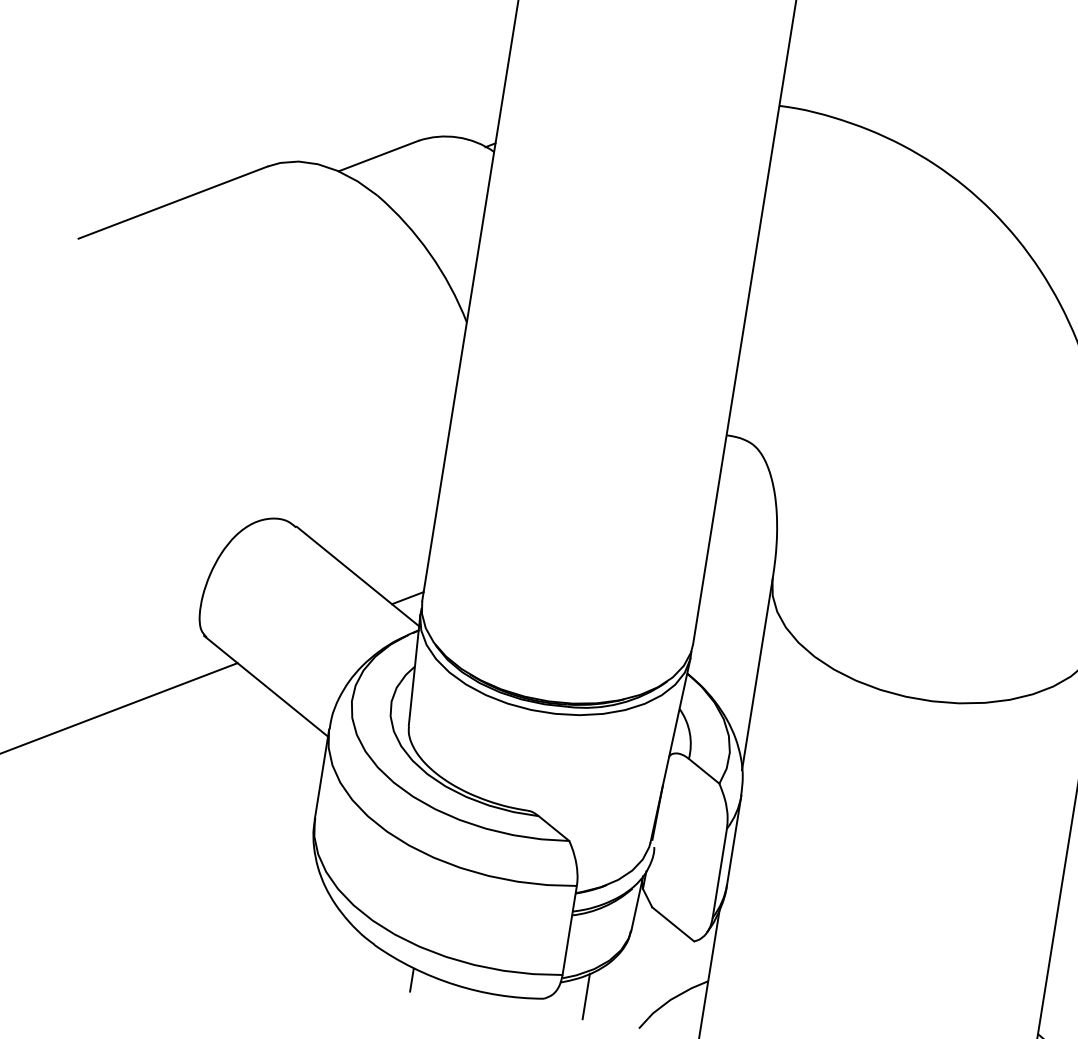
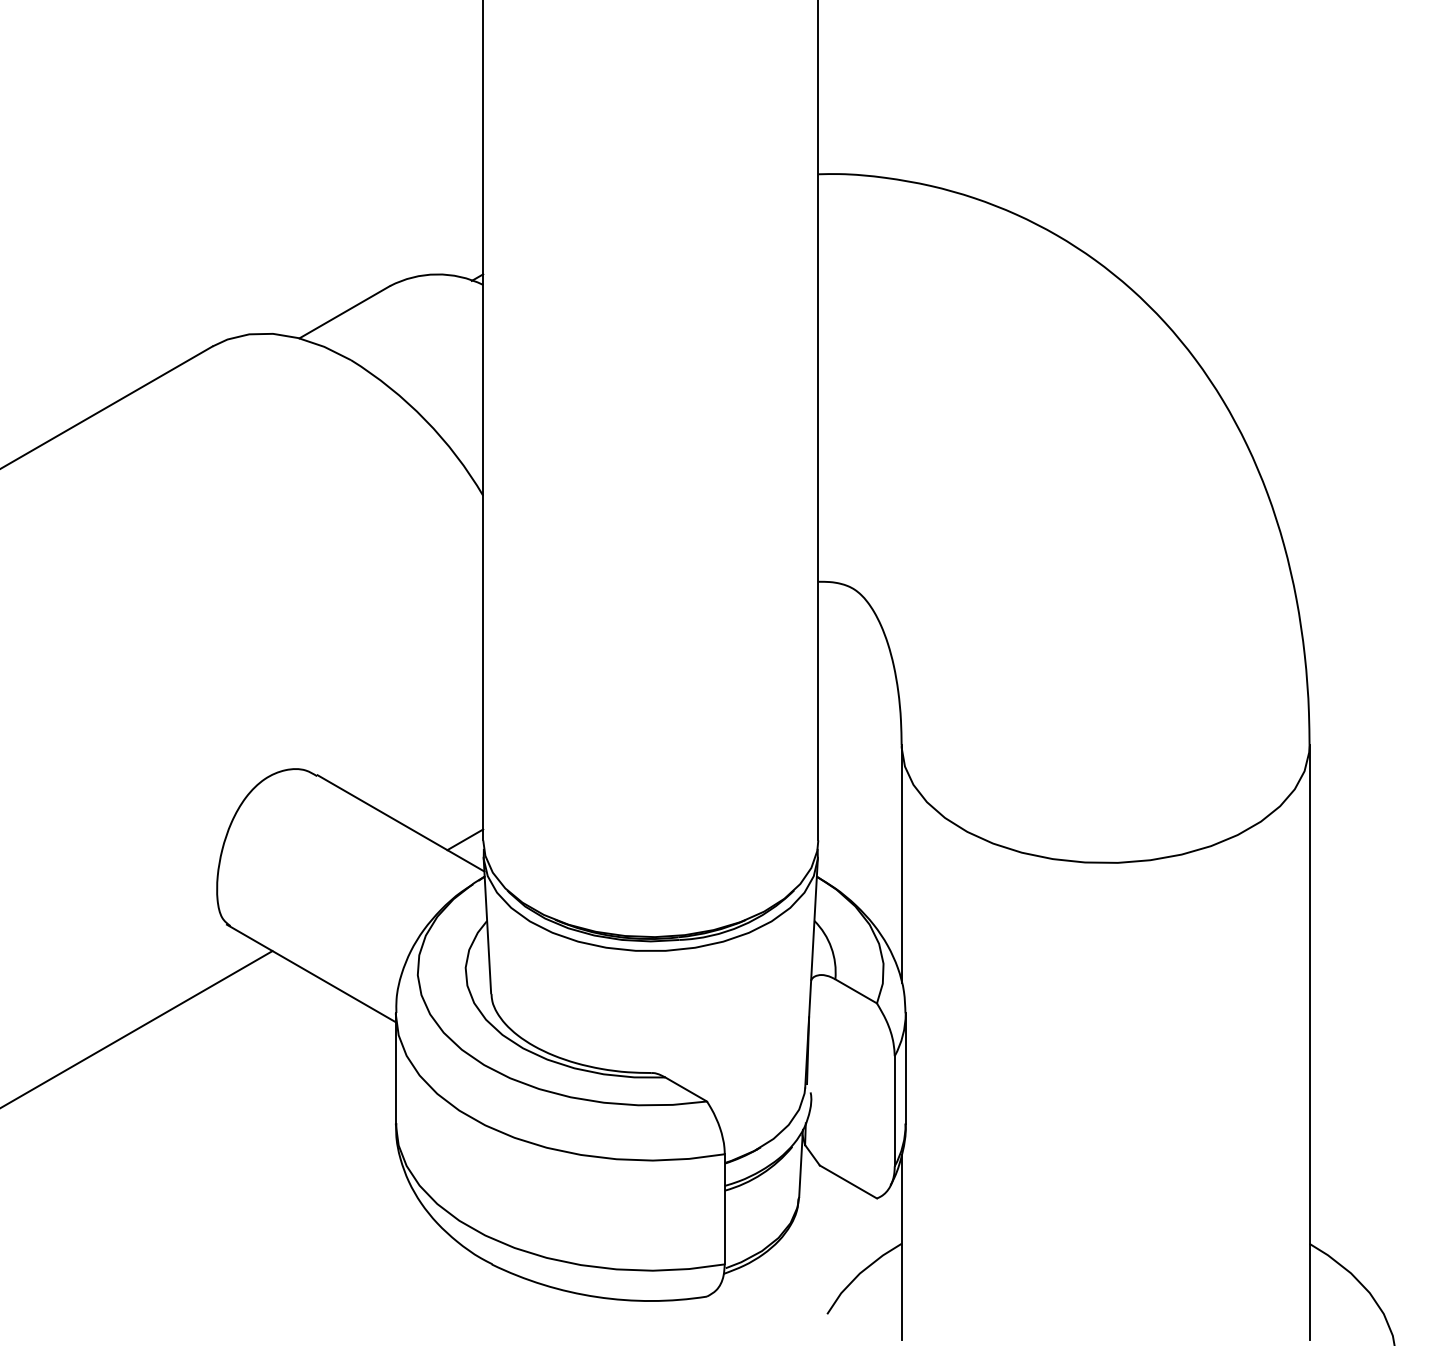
line: (412, 980) -> (544, 1299), removed
line: (586, 996) -> (757, 1285), removed

